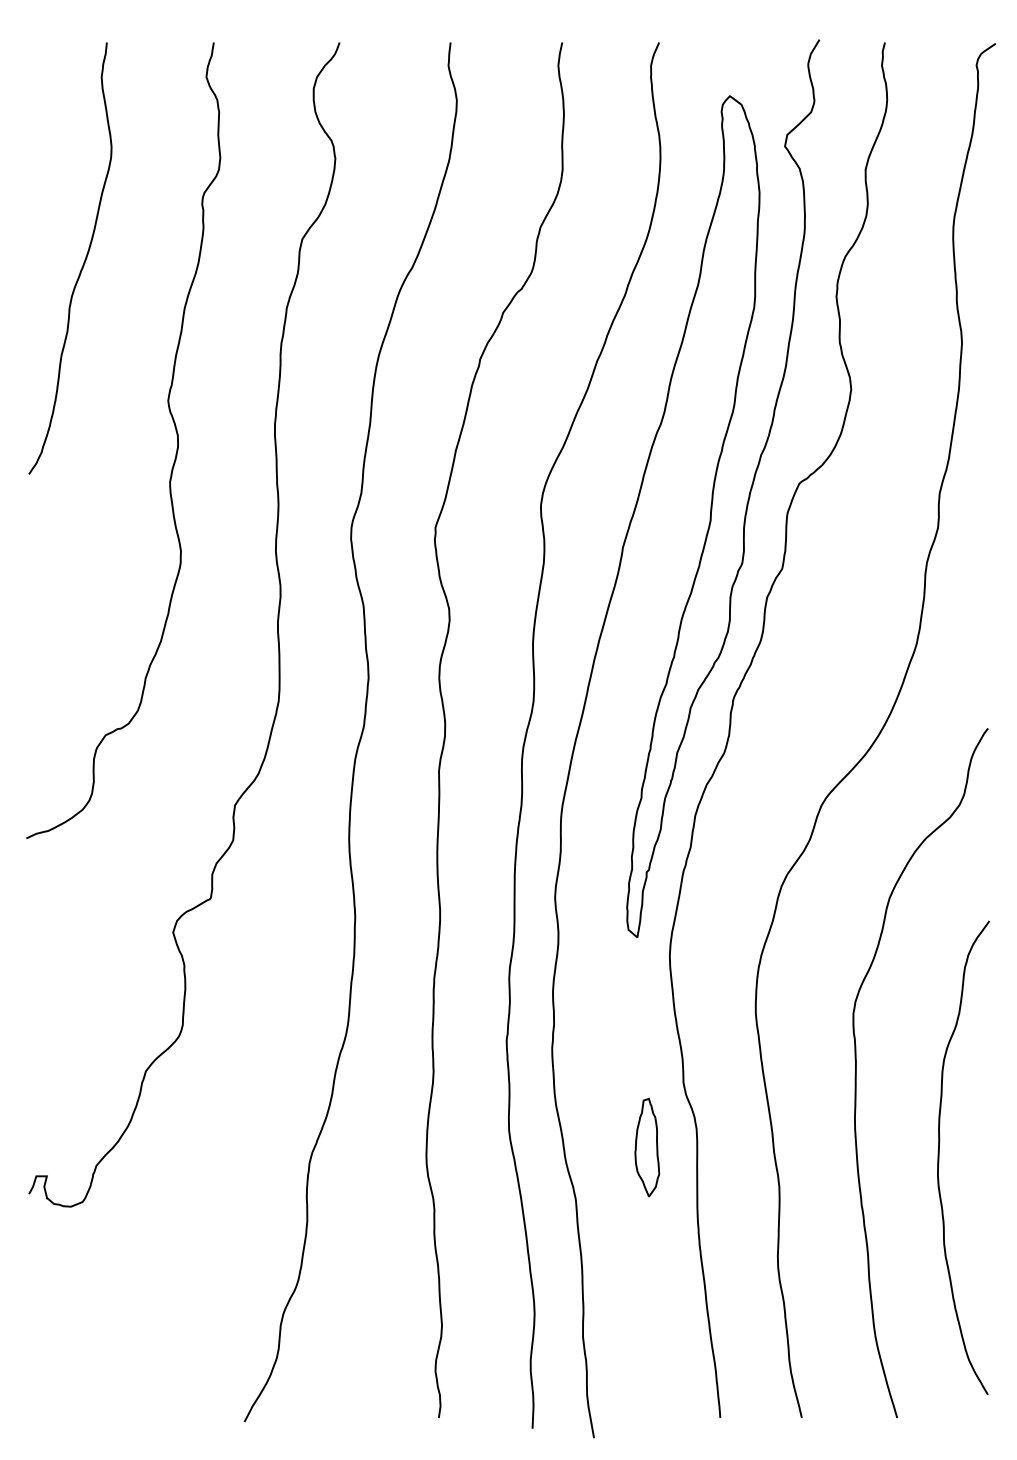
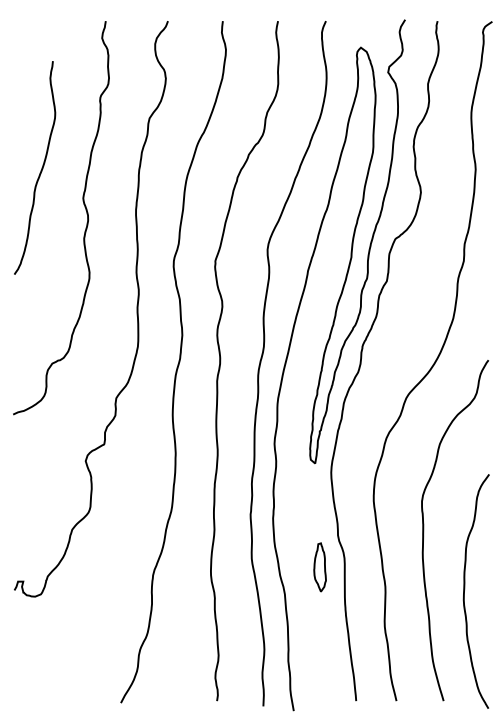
curve: (81, 263) -> (40, 170), moved
curve: (941, 1153) -> (465, 589), moved

